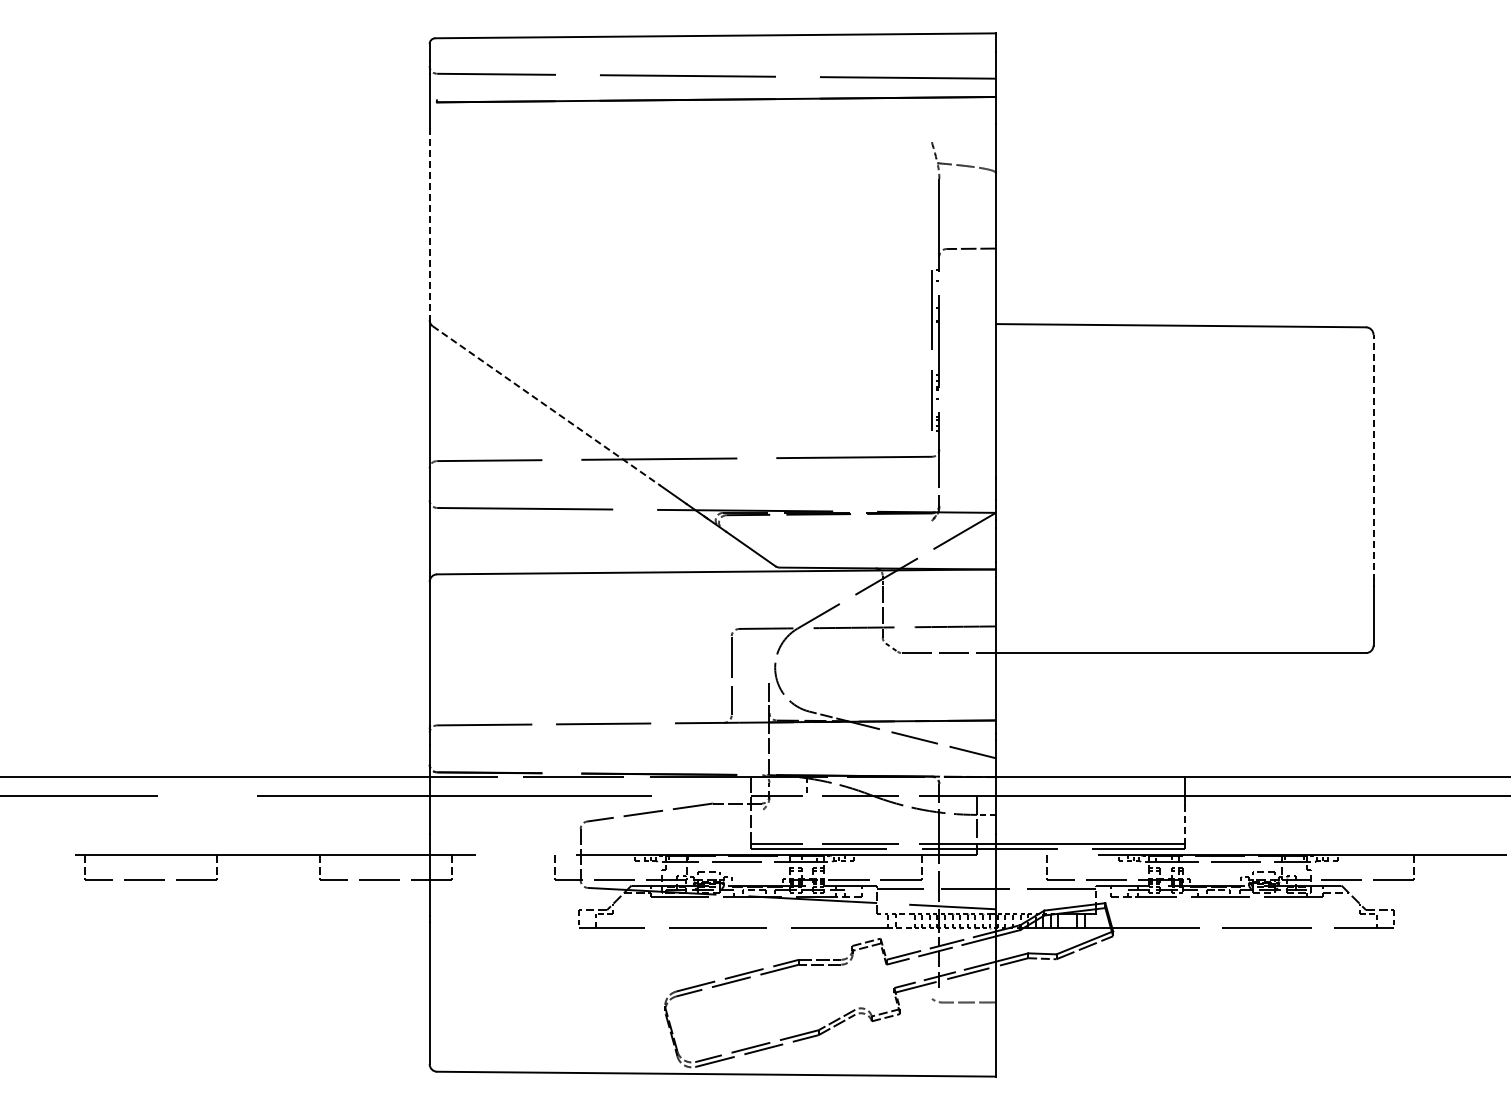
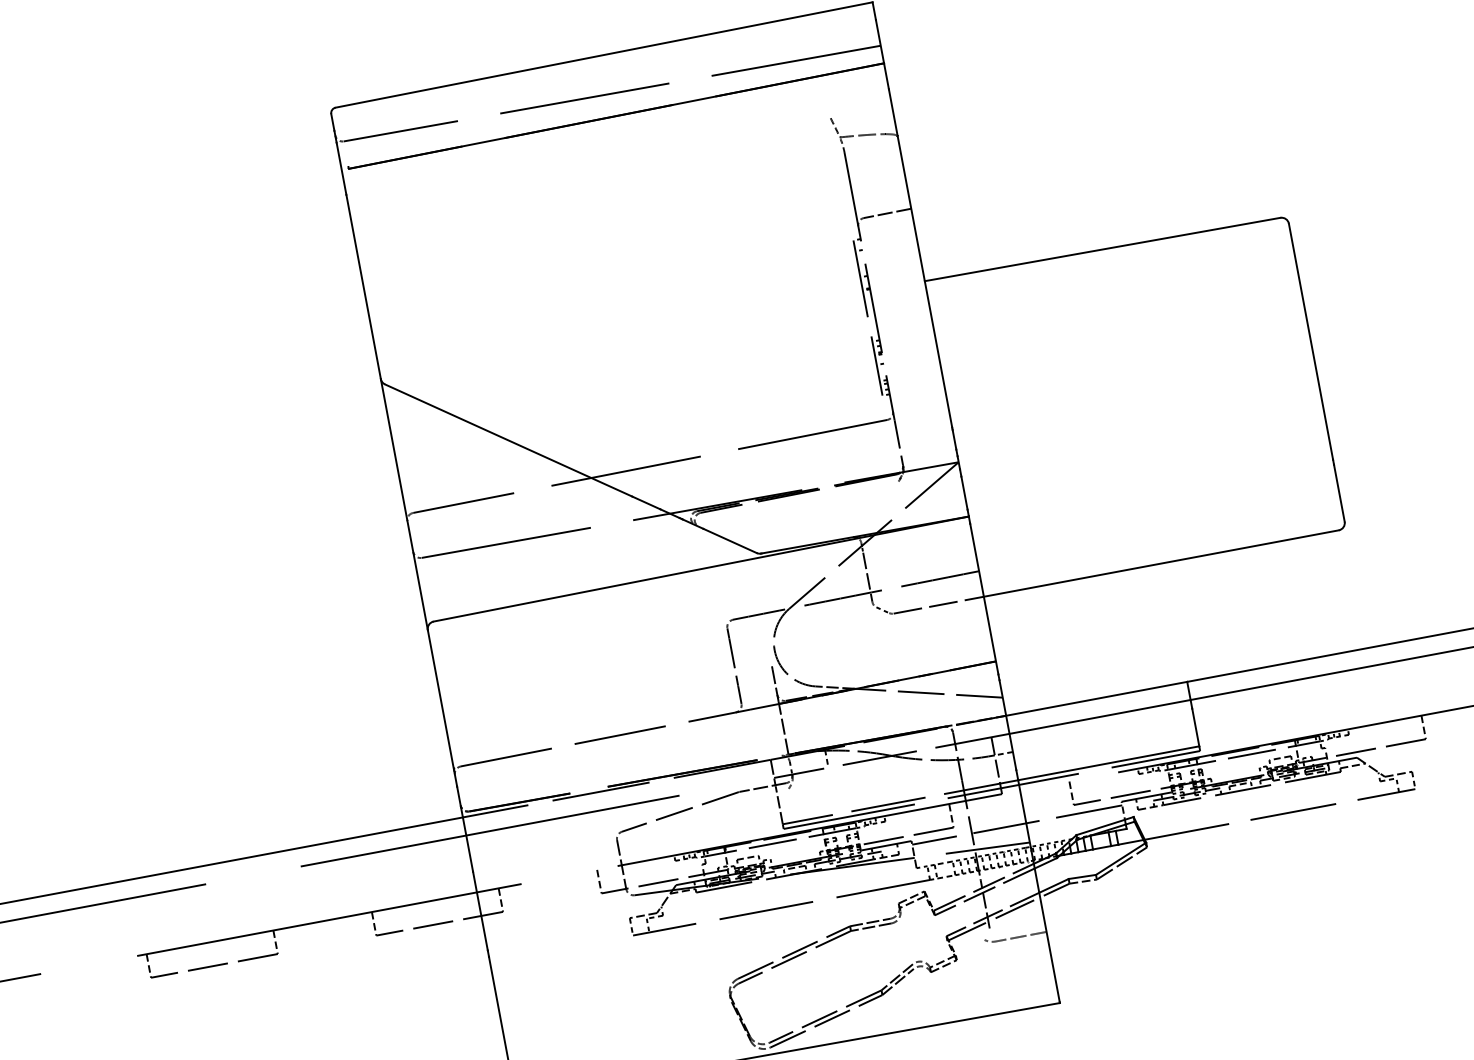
line: (429, 224) -> (363, 287), dashed -> solid
line: (547, 406) -> (509, 440), dashed -> solid
line: (1373, 457) -> (1310, 341), dashed -> solid
line: (1184, 824) -> (1195, 727), dashed -> solid

